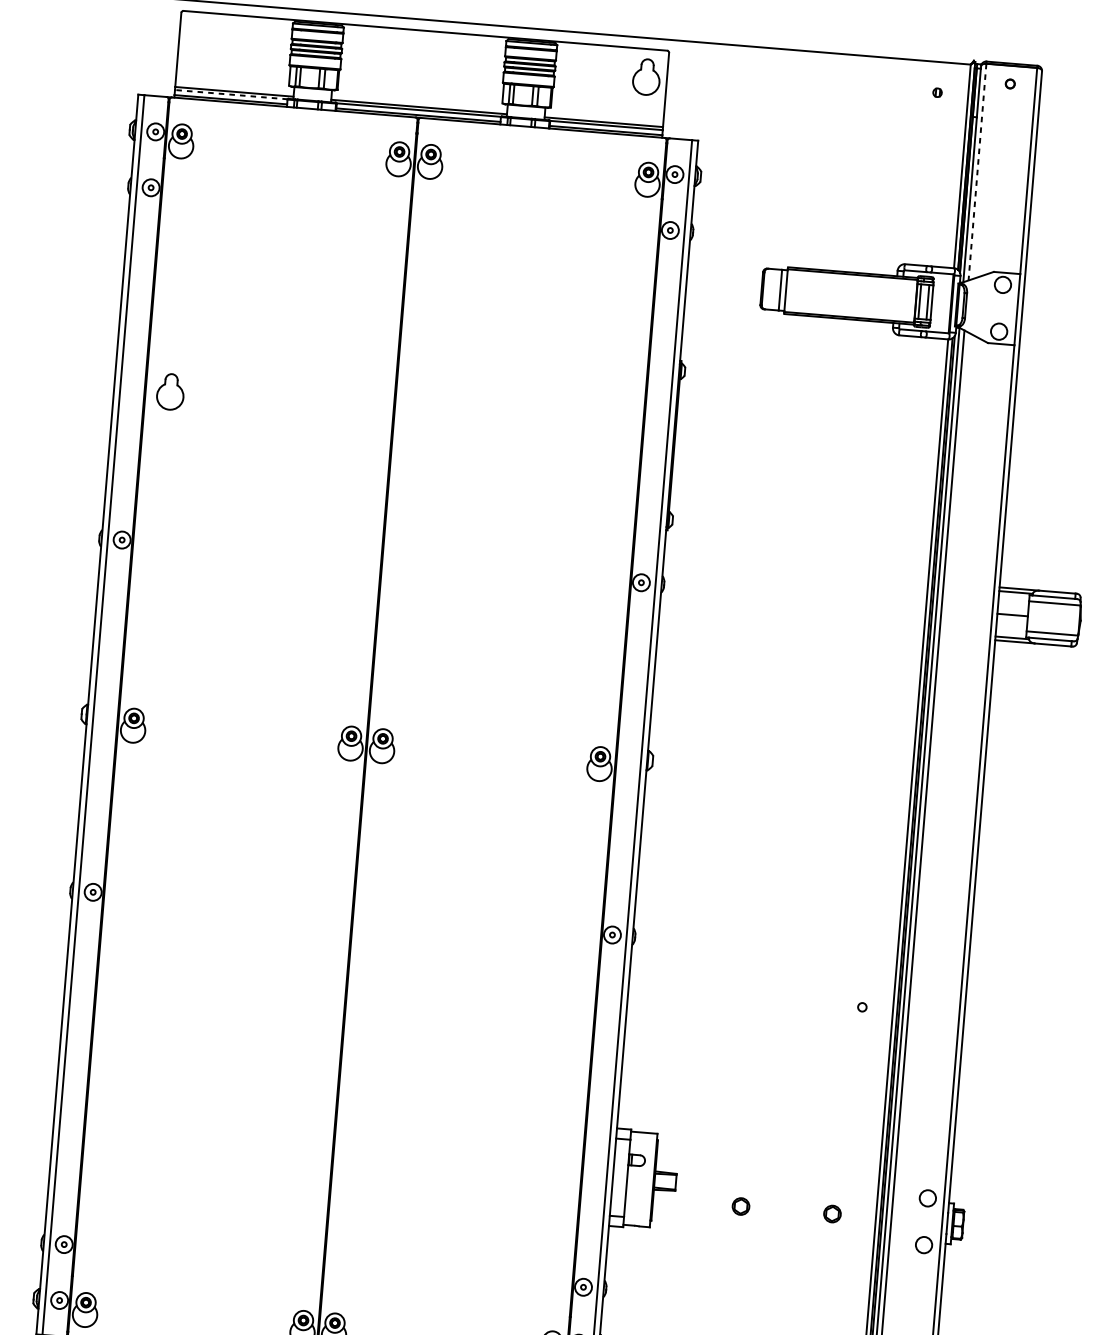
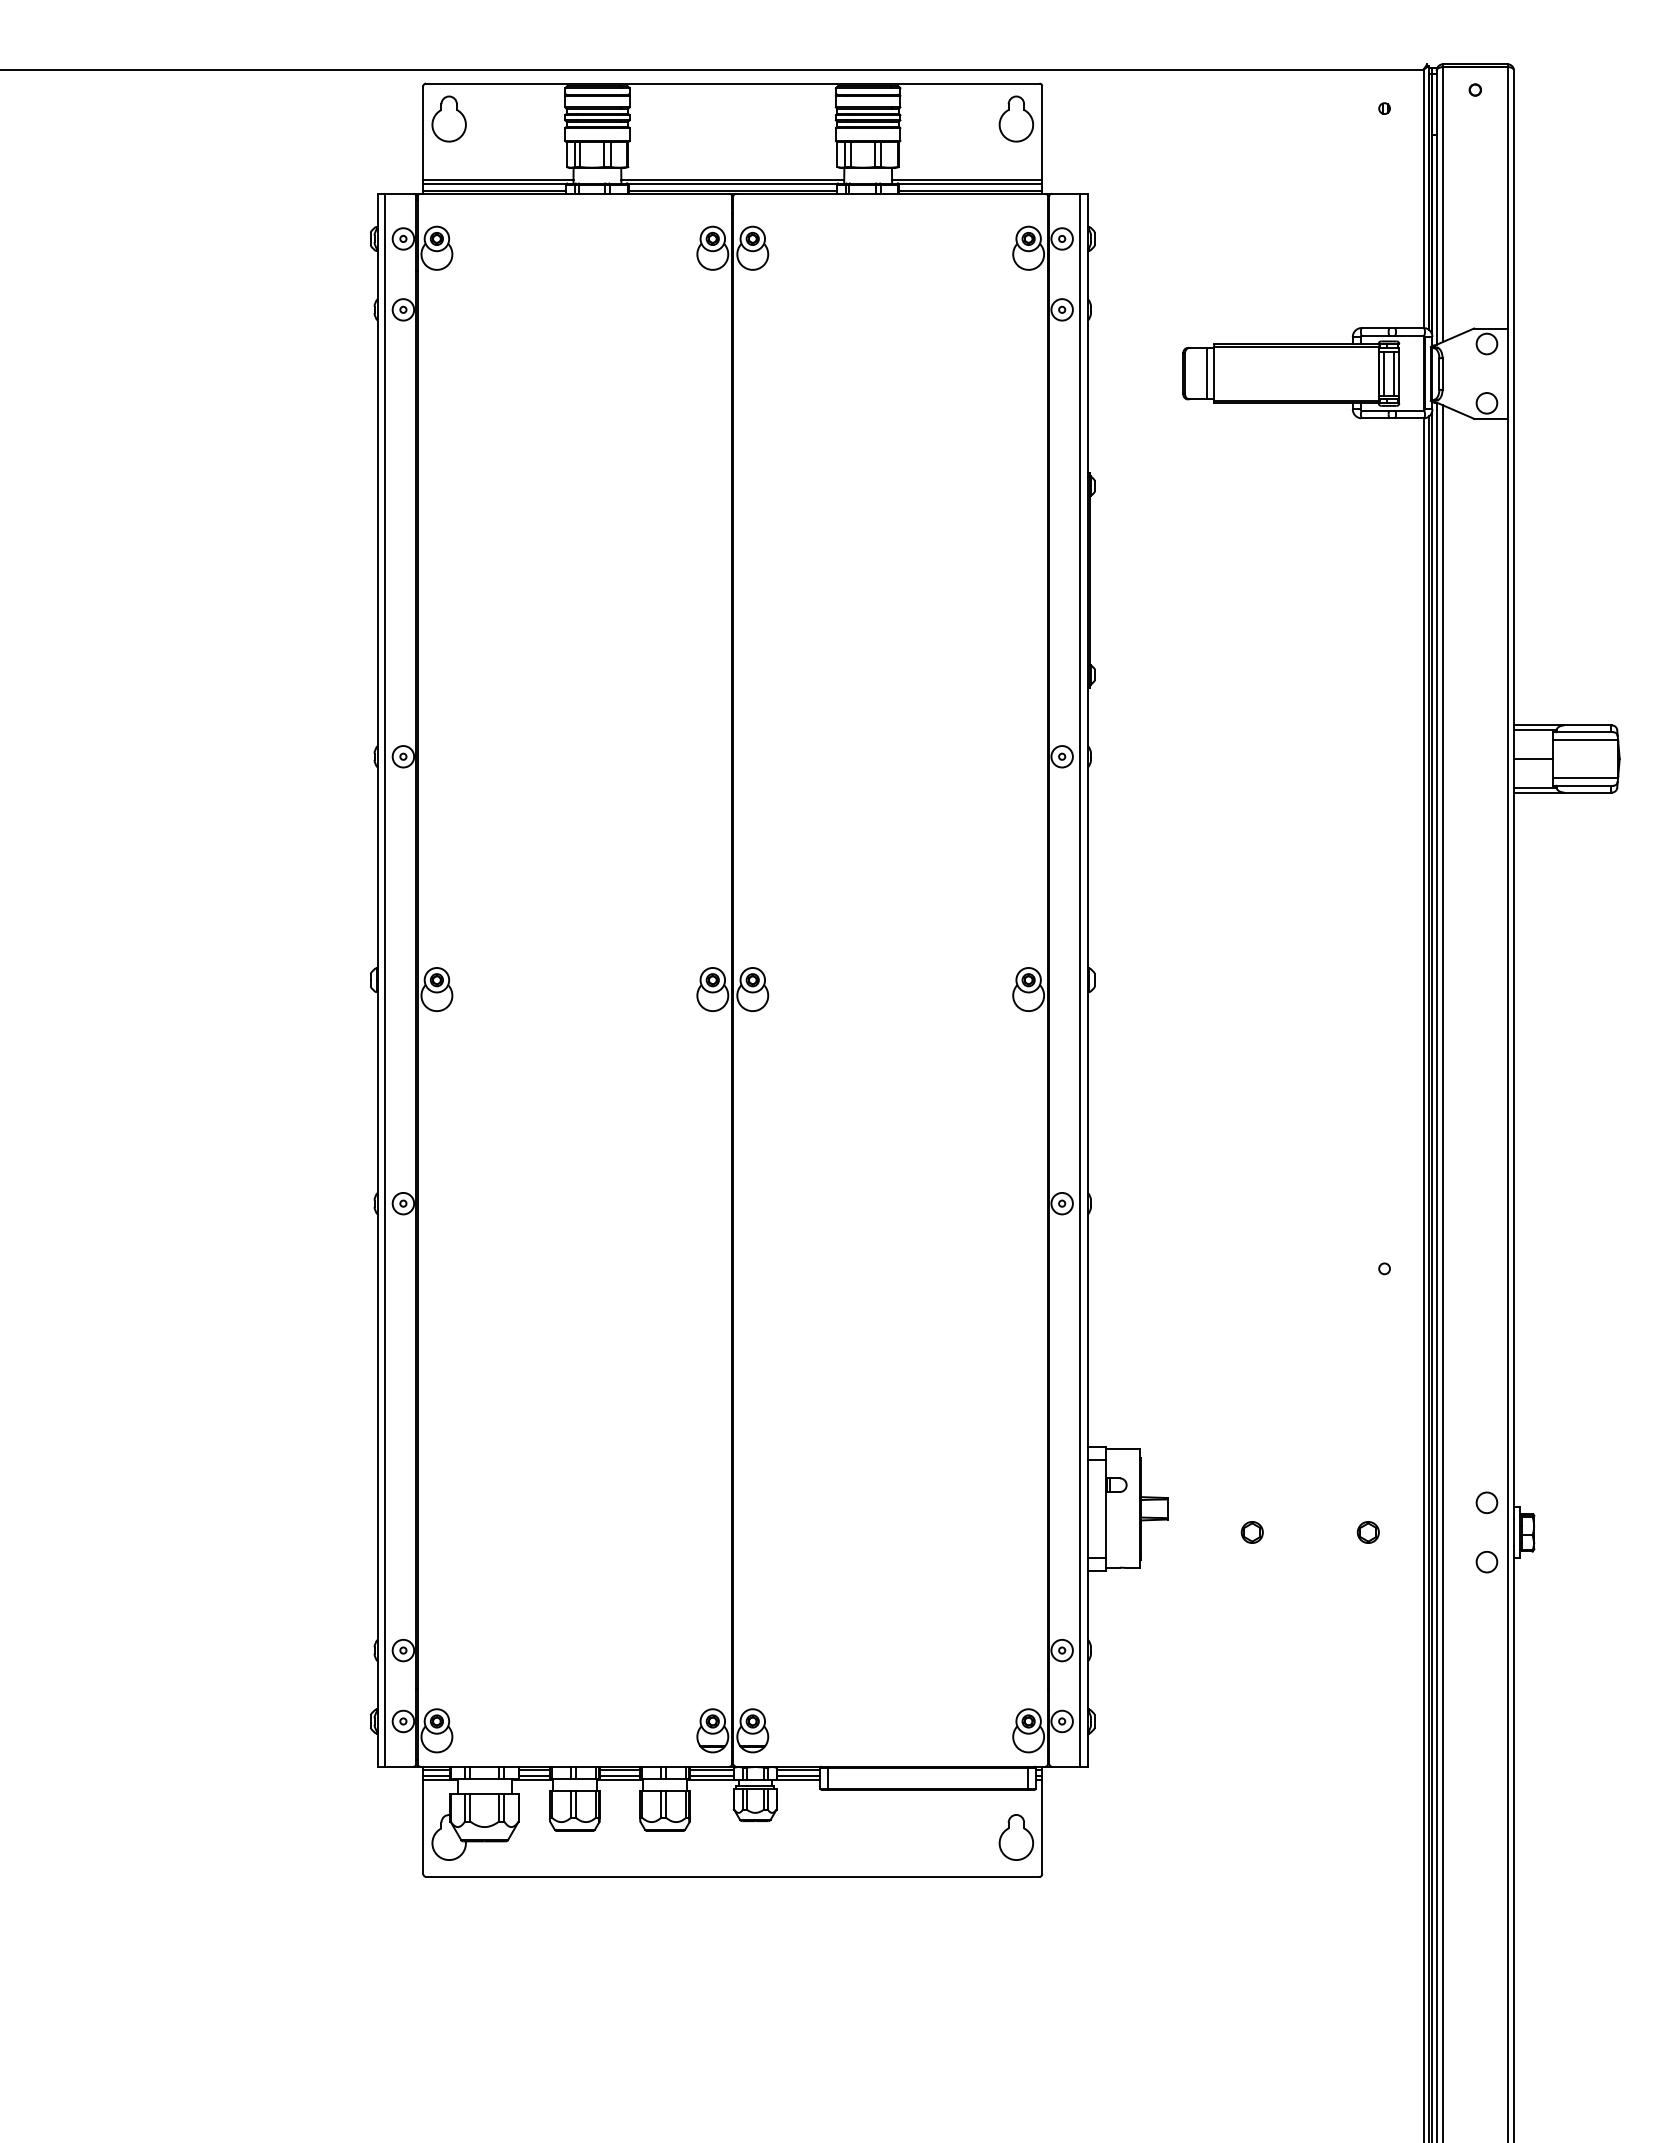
line: (231, 94) -> (495, 184), dashed -> solid
line: (977, 172) -> (1443, 205), dashed -> solid
part: (170, 391) -> (448, 118), moved

